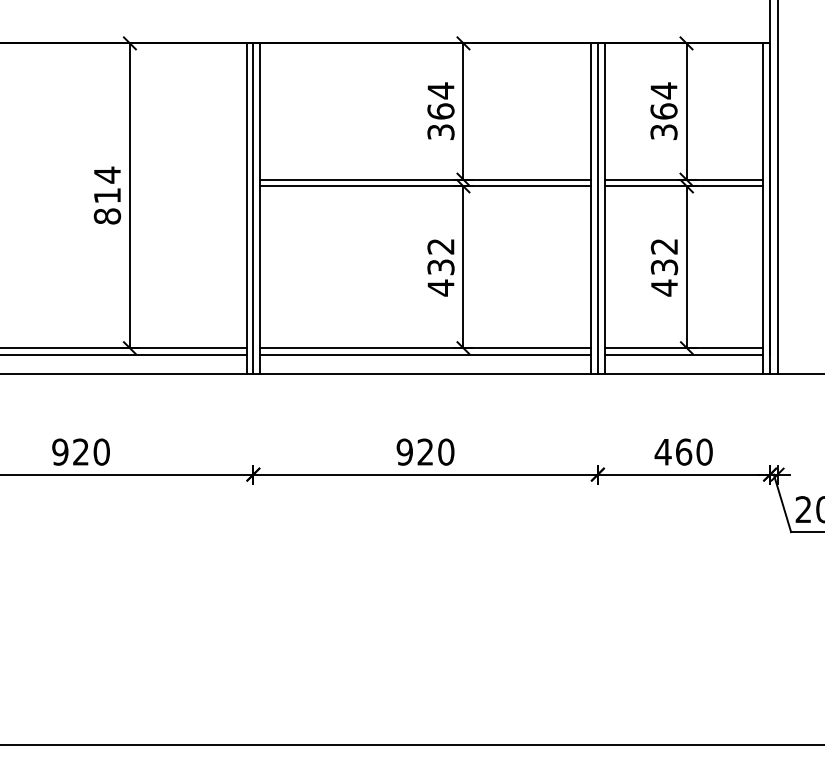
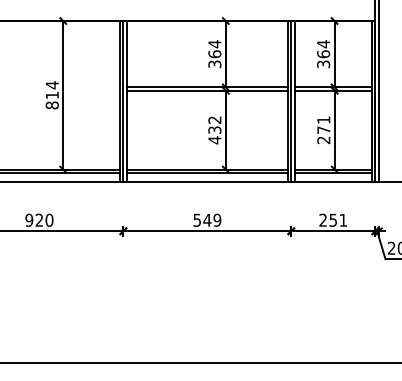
text: (663, 267) -> (323, 130), 432 -> 271
text: (425, 450) -> (207, 219), 920 -> 549
text: (684, 450) -> (333, 219), 460 -> 251

